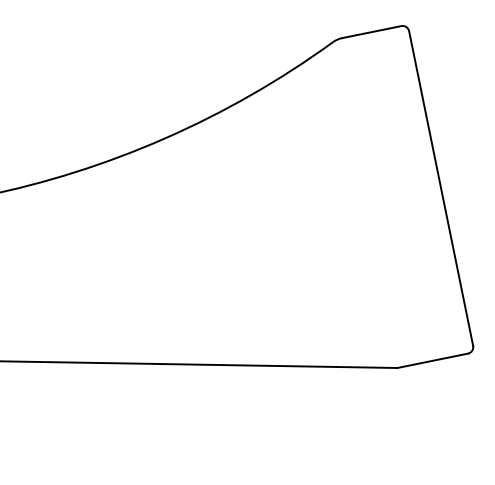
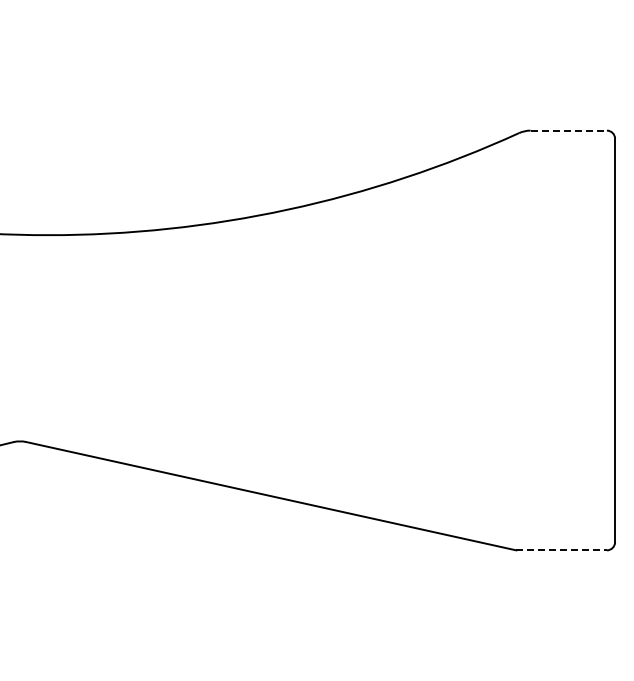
line: (372, 31) -> (569, 130), solid -> dashed
line: (433, 360) -> (562, 550), solid -> dashed

